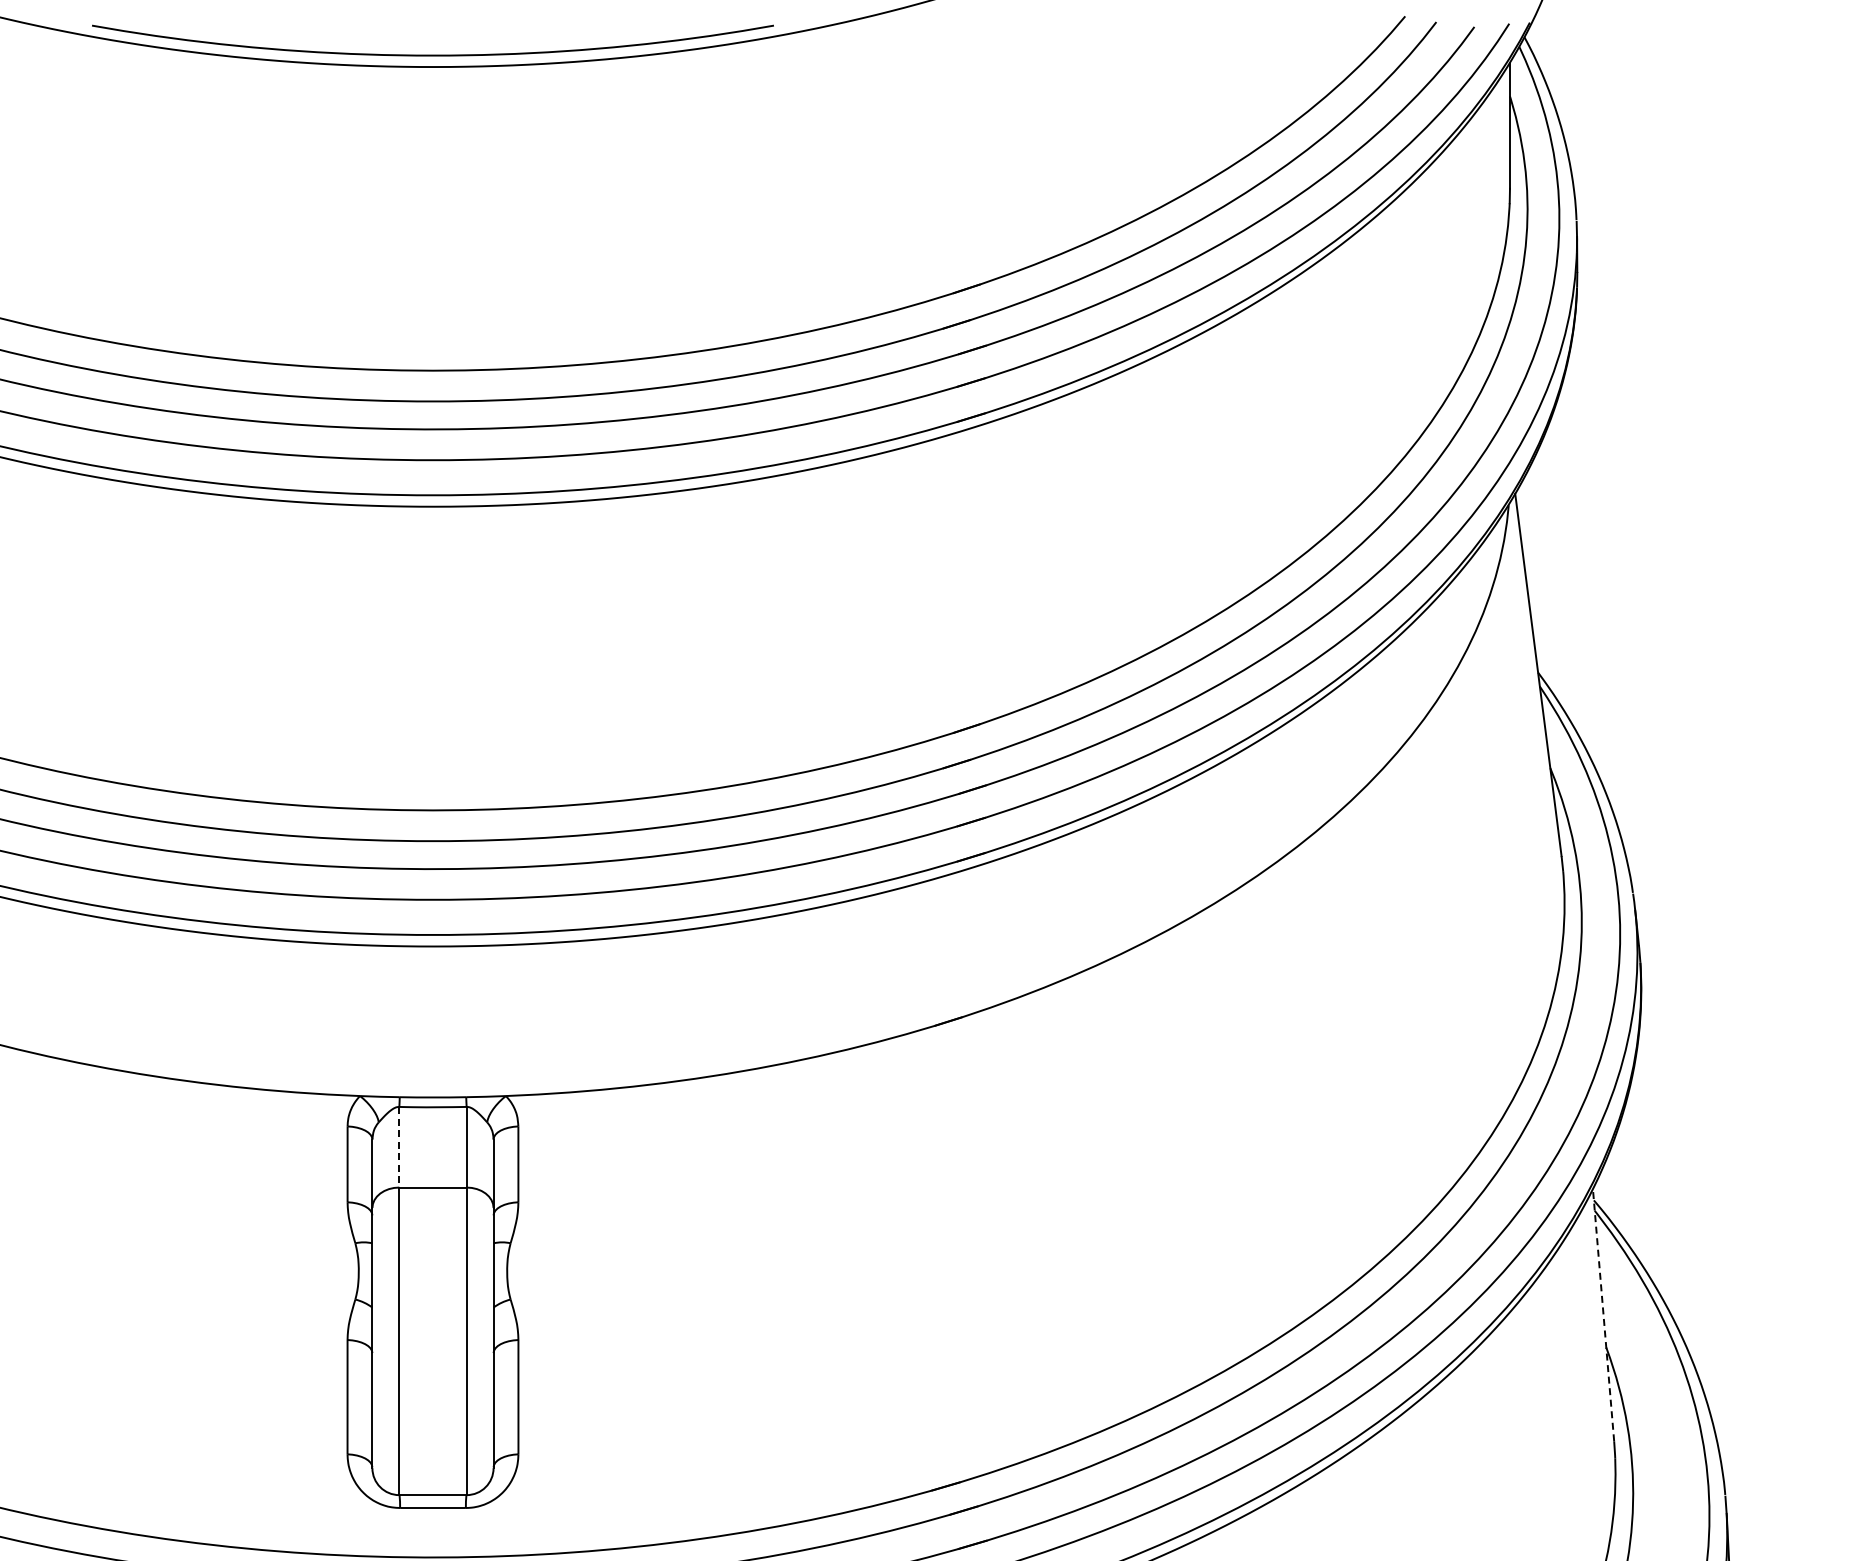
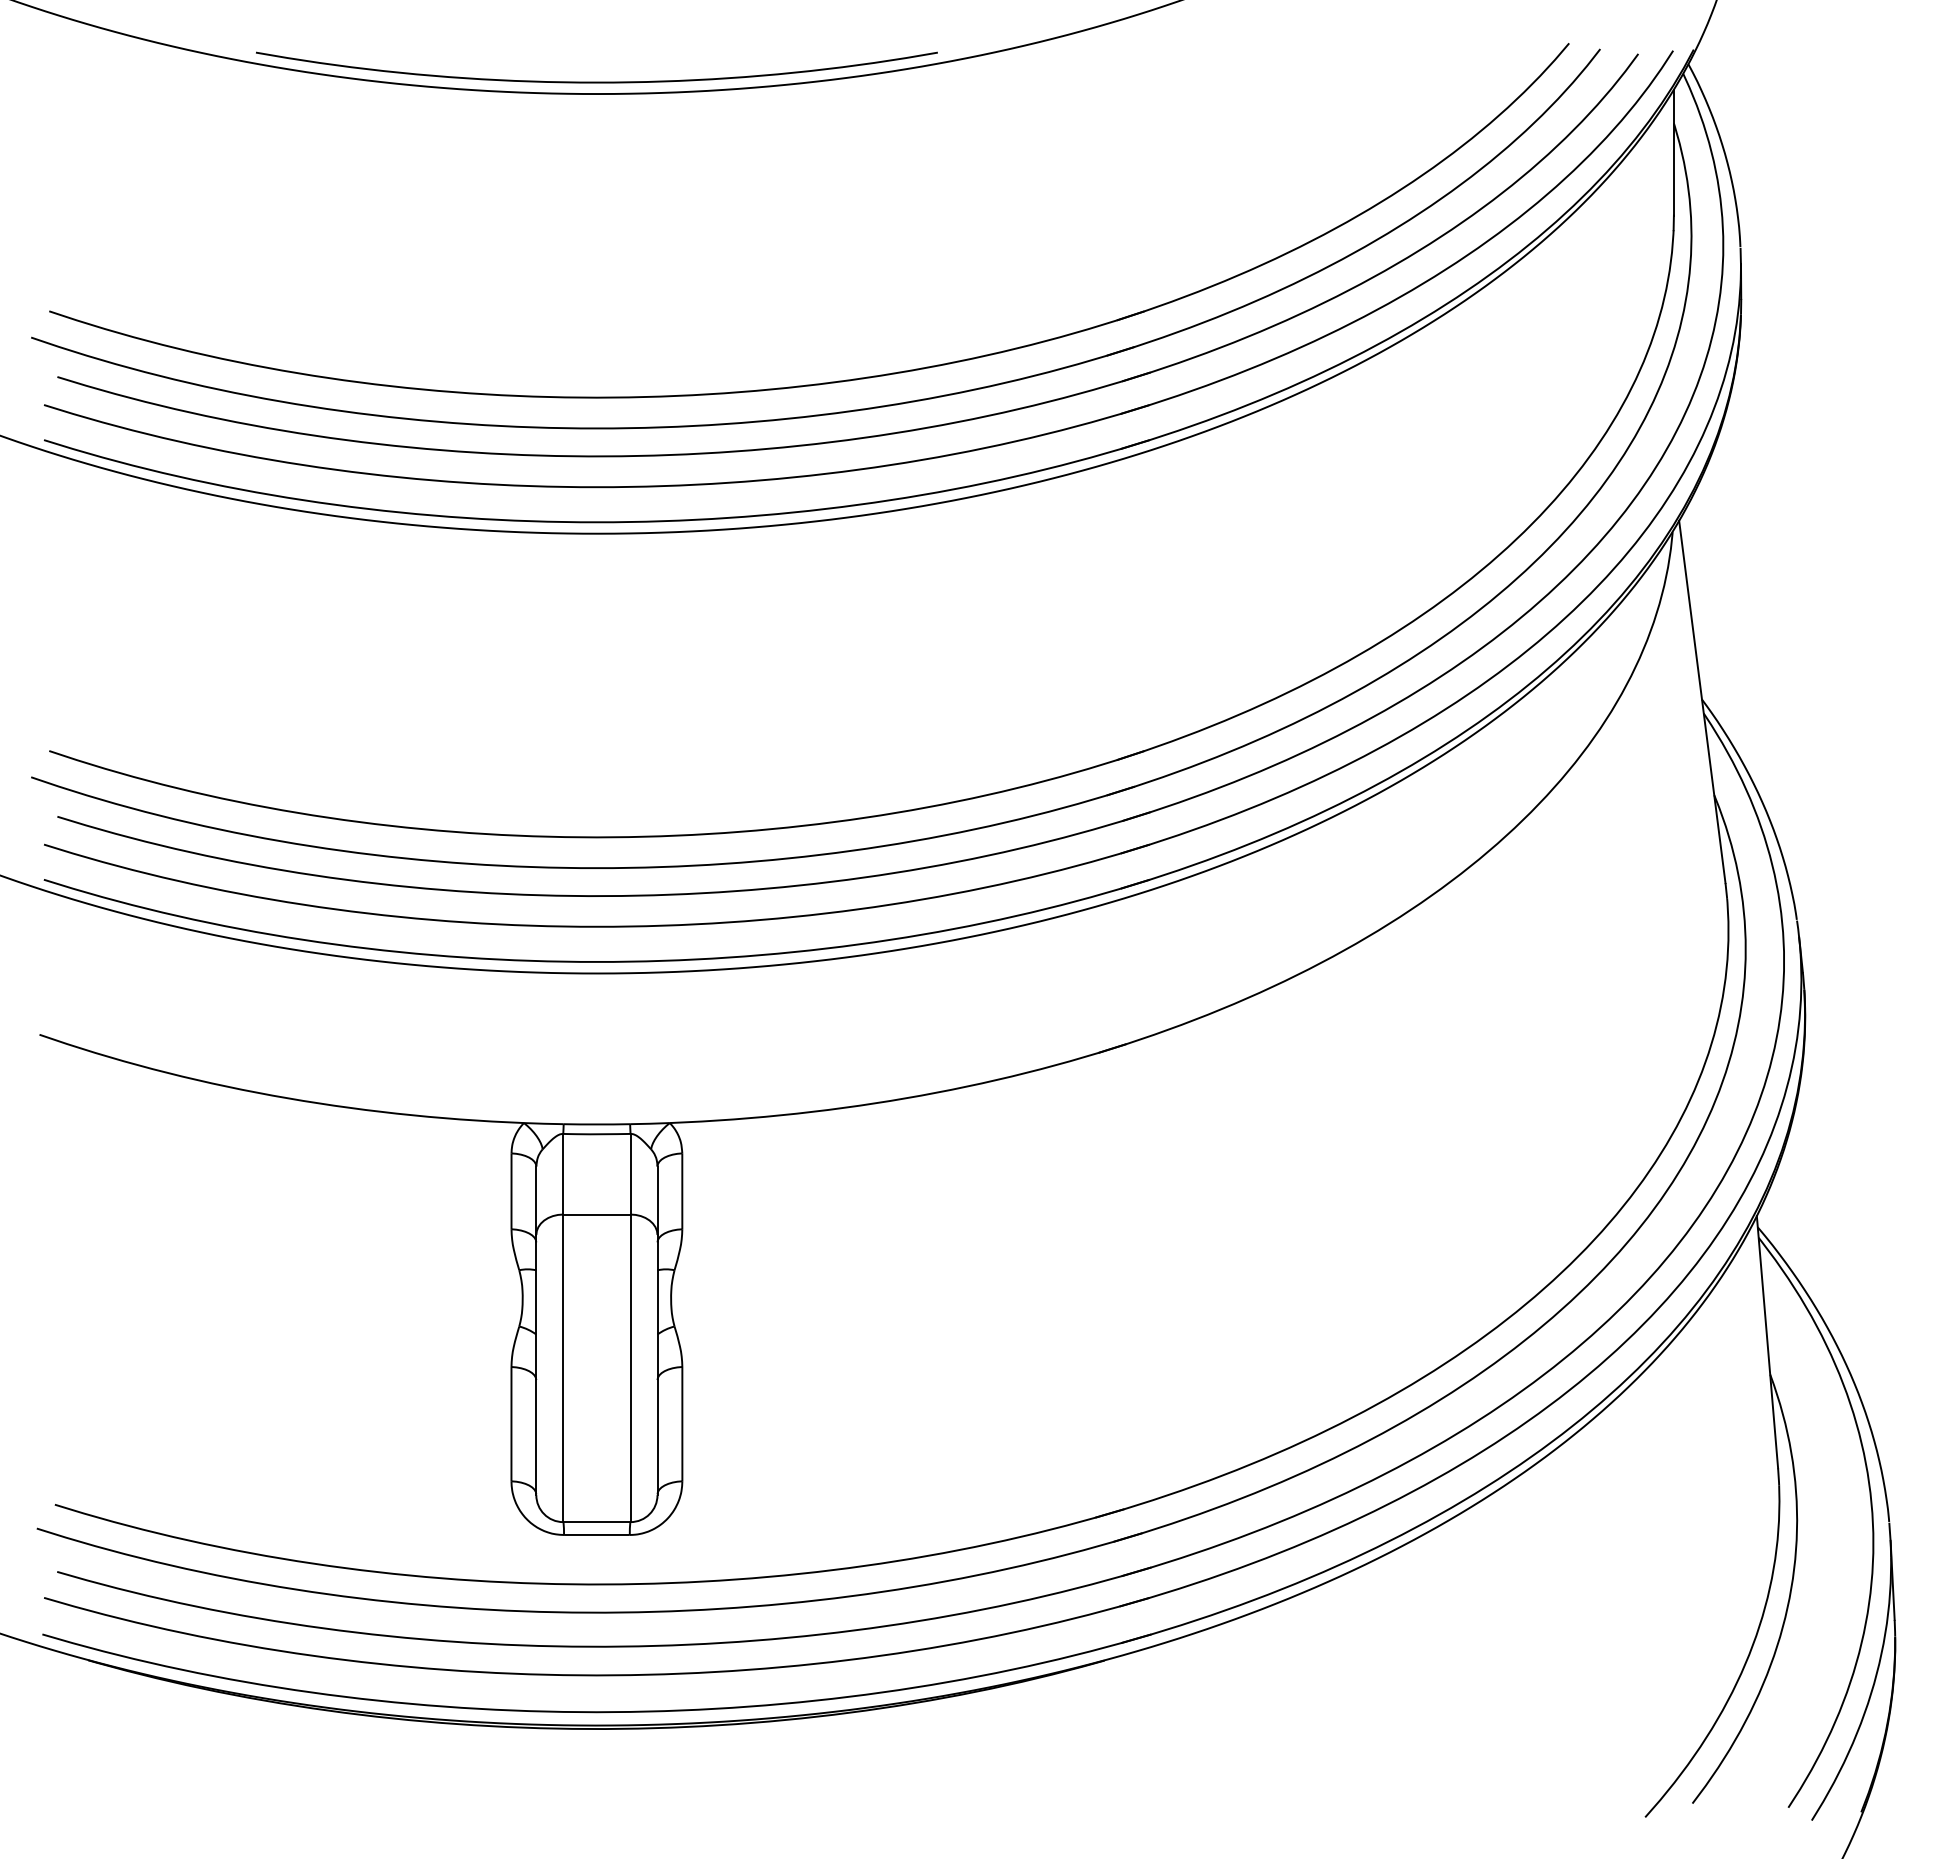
line: (399, 1147) -> (563, 1174), dashed -> solid
line: (1603, 1315) -> (1767, 1342), dashed -> solid

